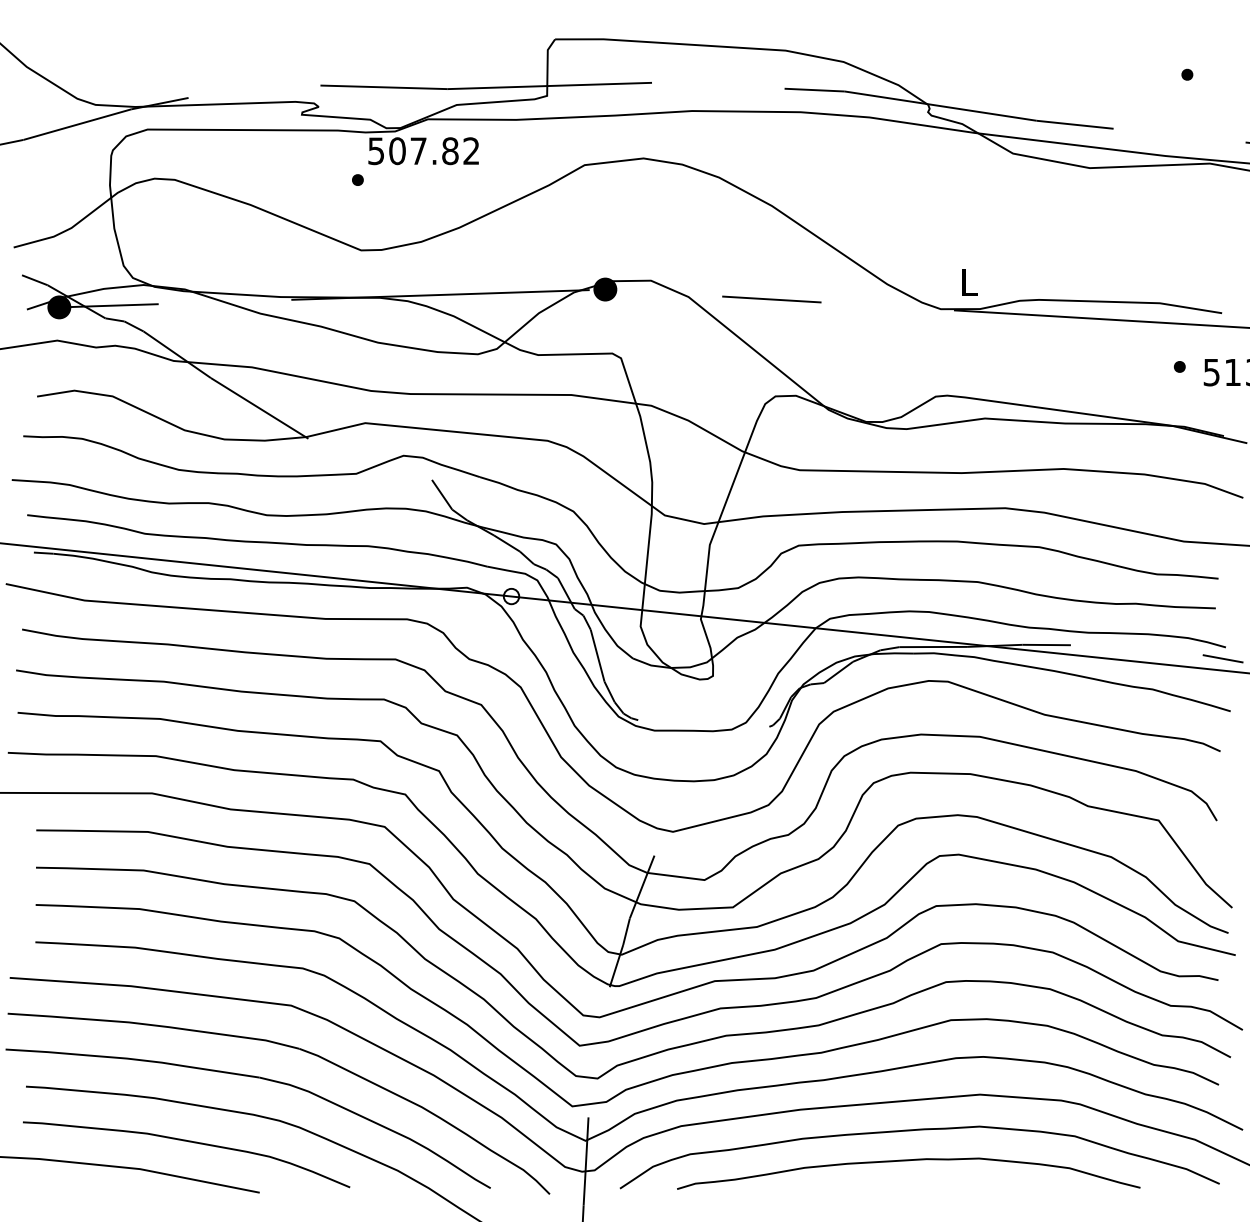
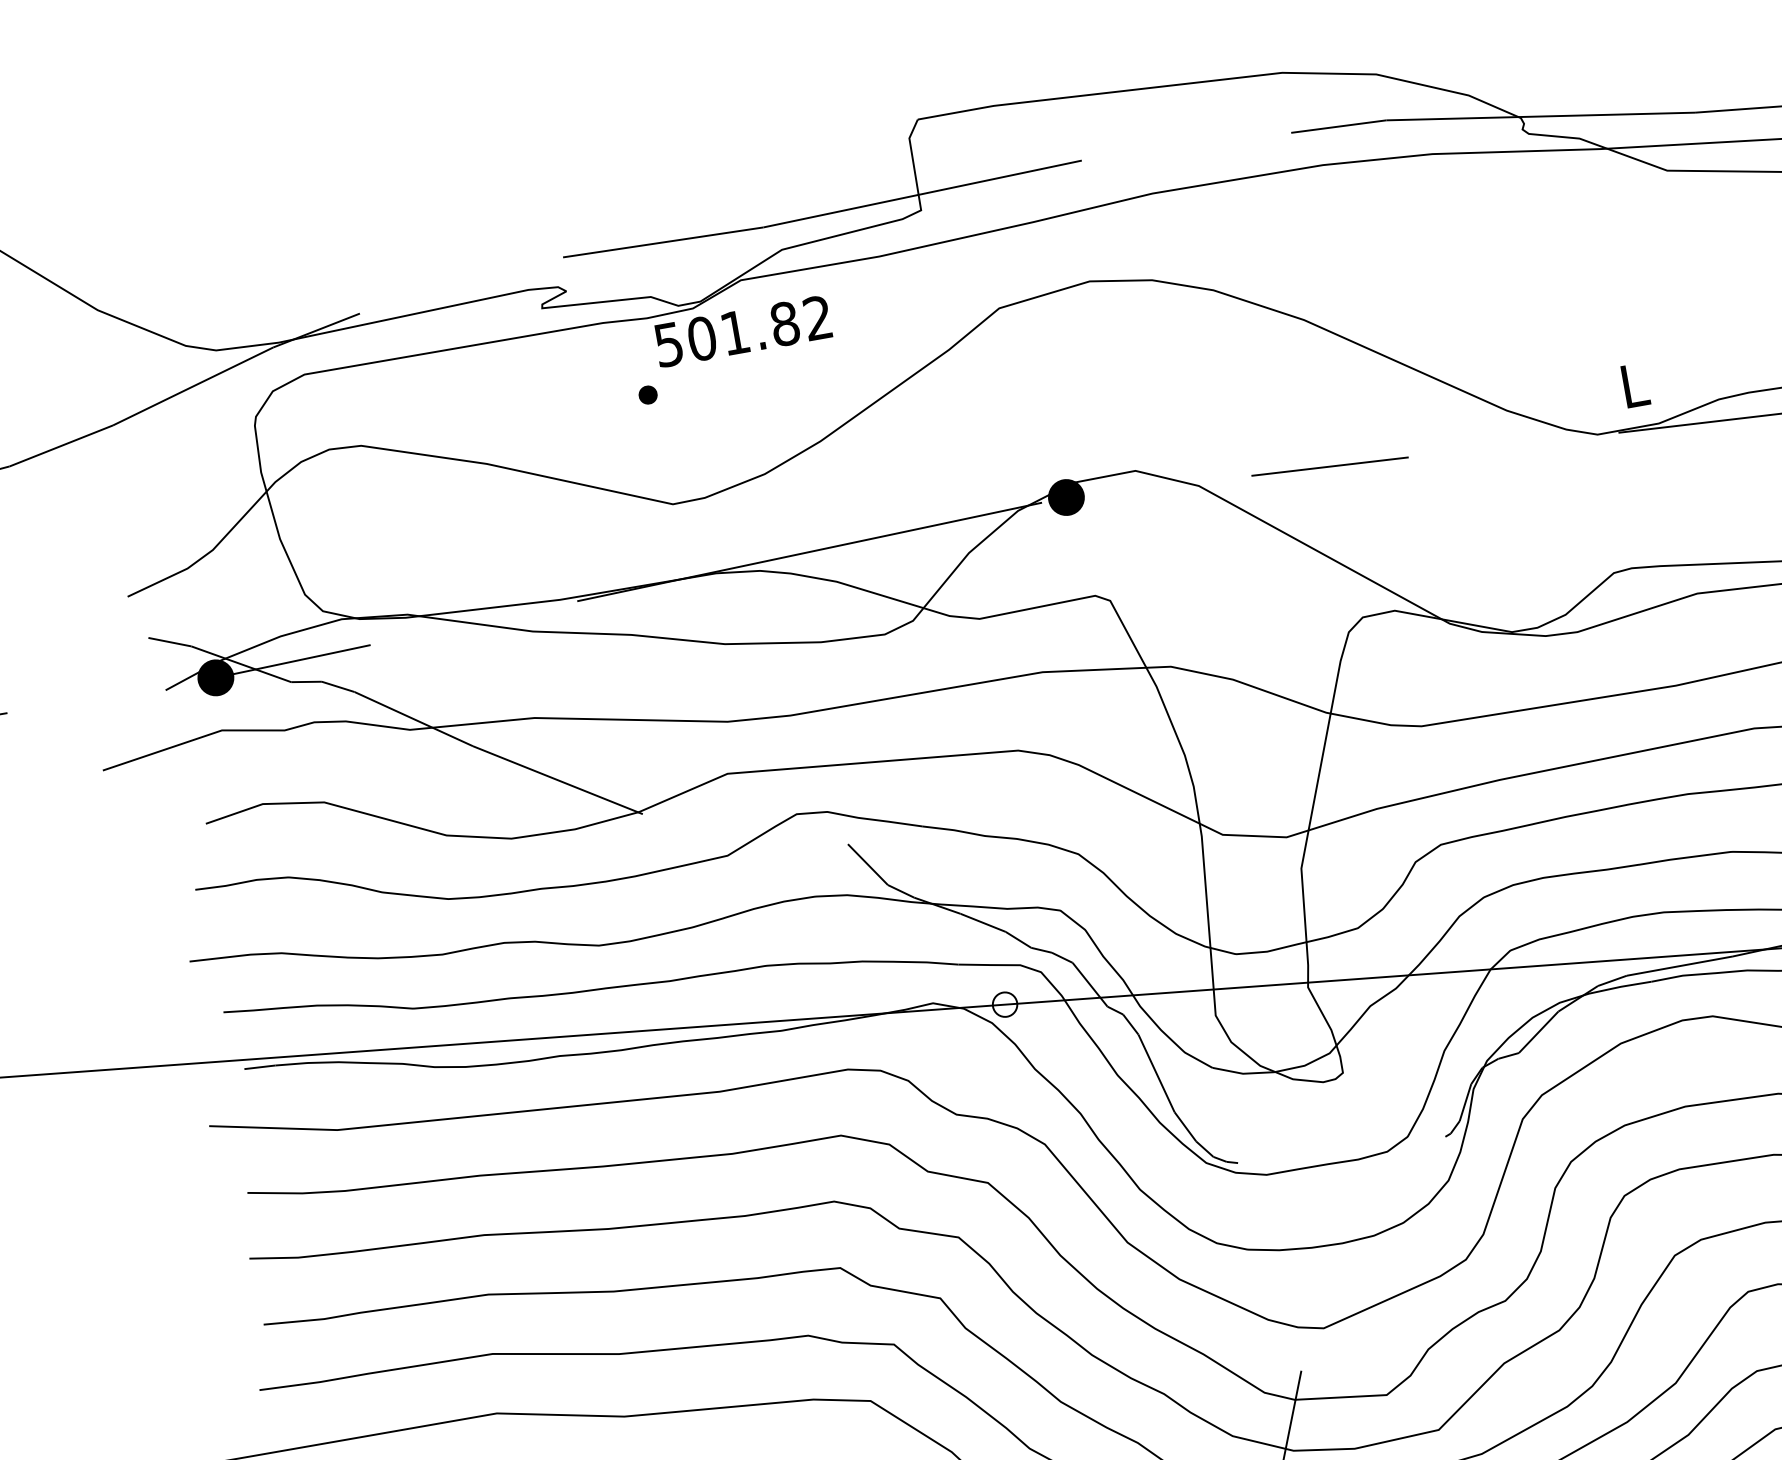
text: (418, 150) -> (734, 331), 507.82 -> 501.82

